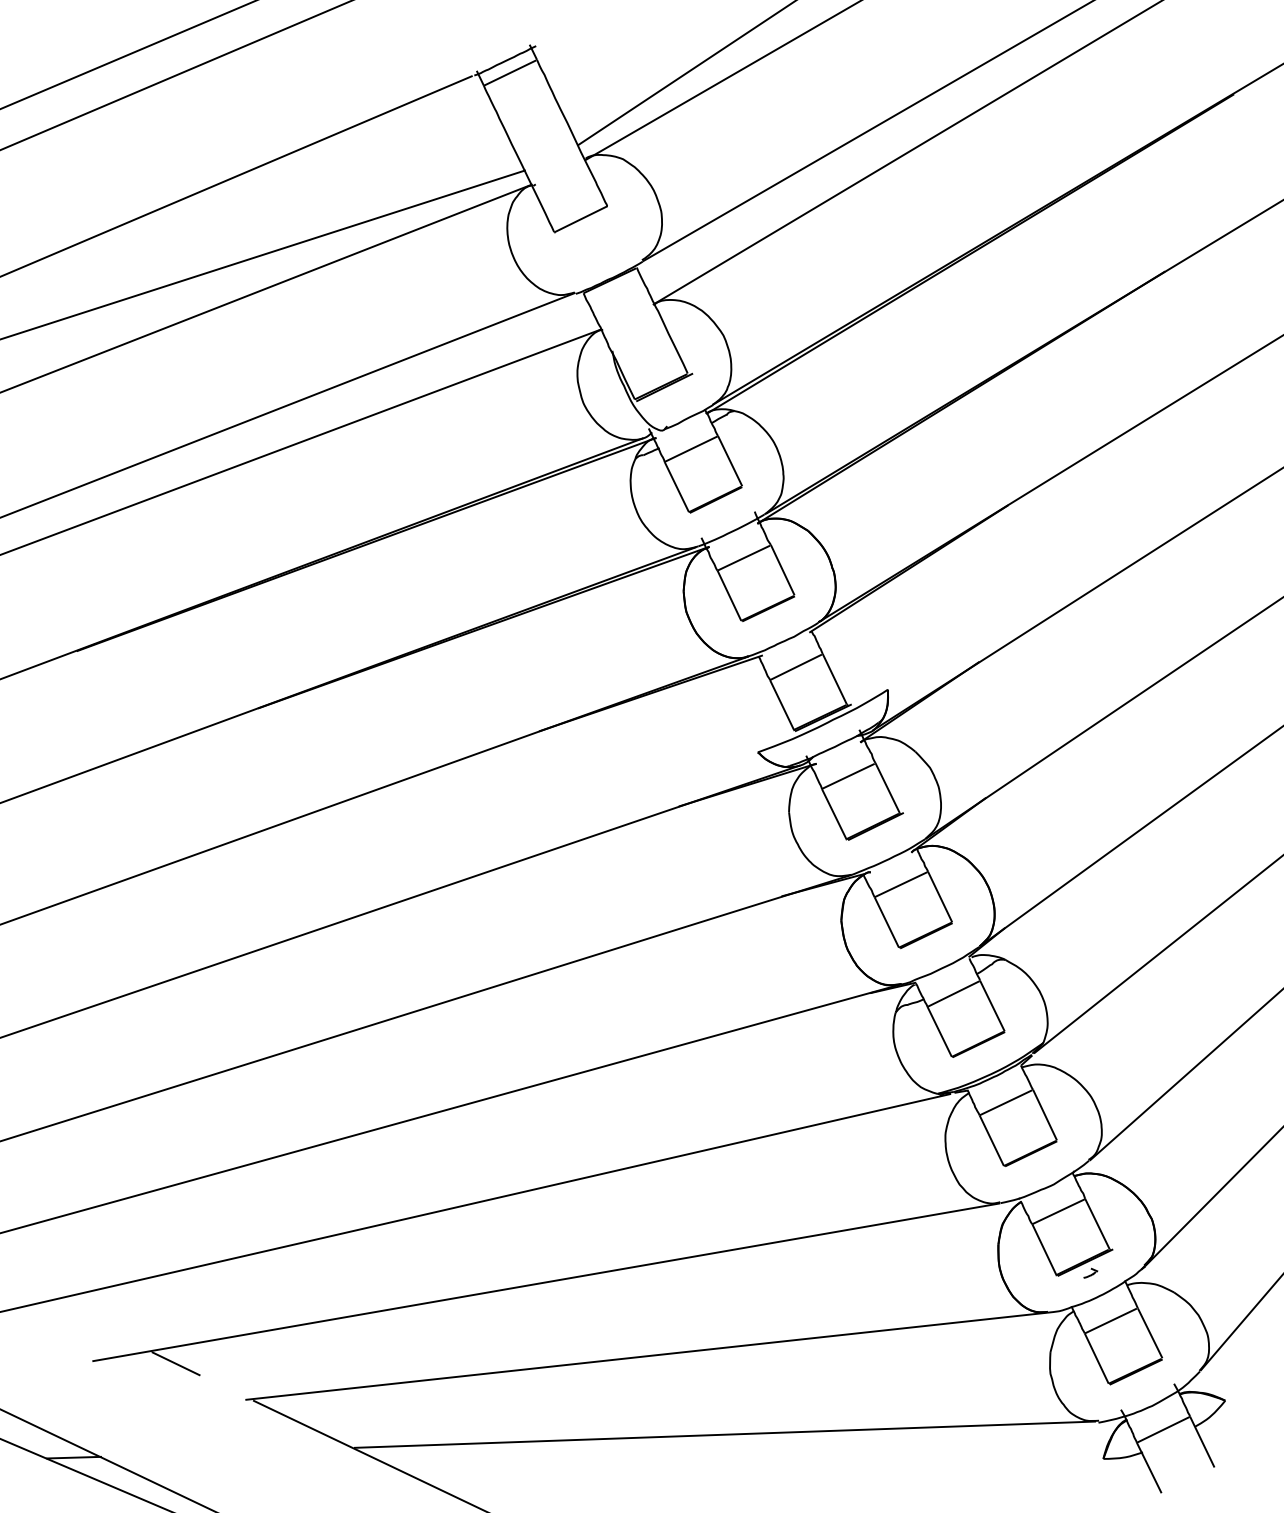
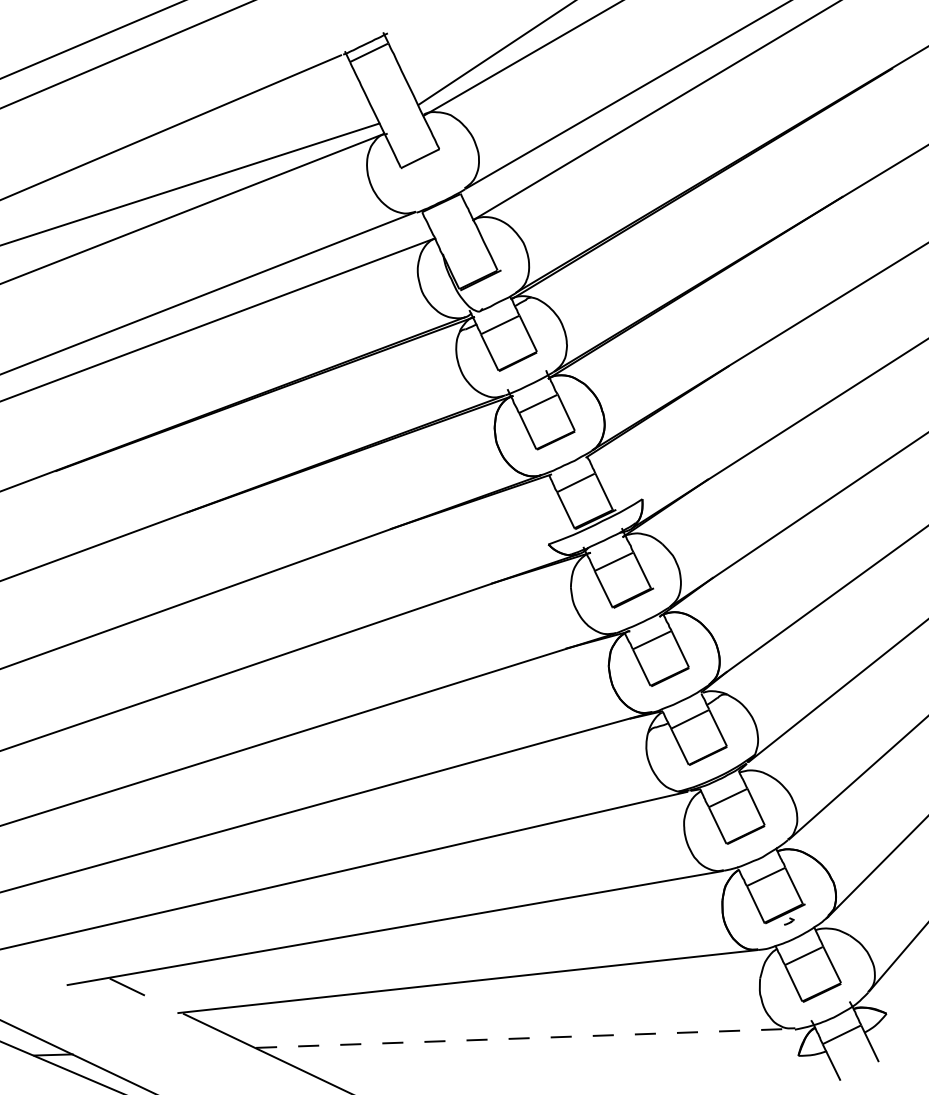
line: (724, 1434) -> (524, 1038), solid -> dashed

